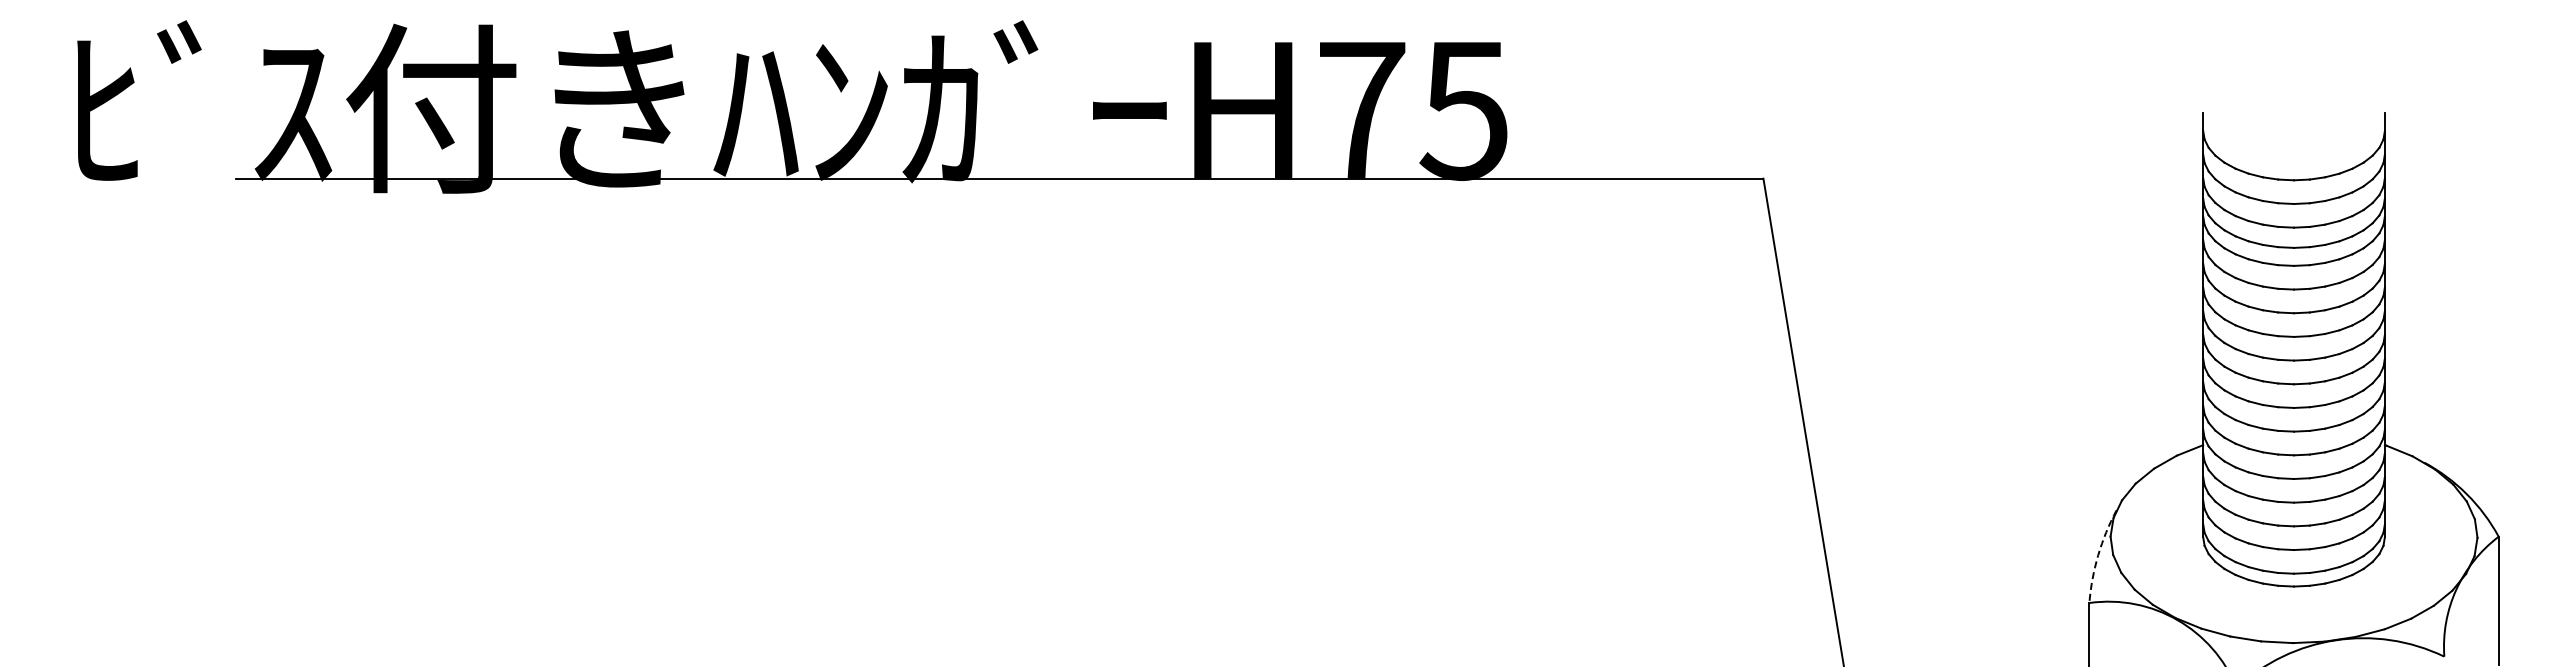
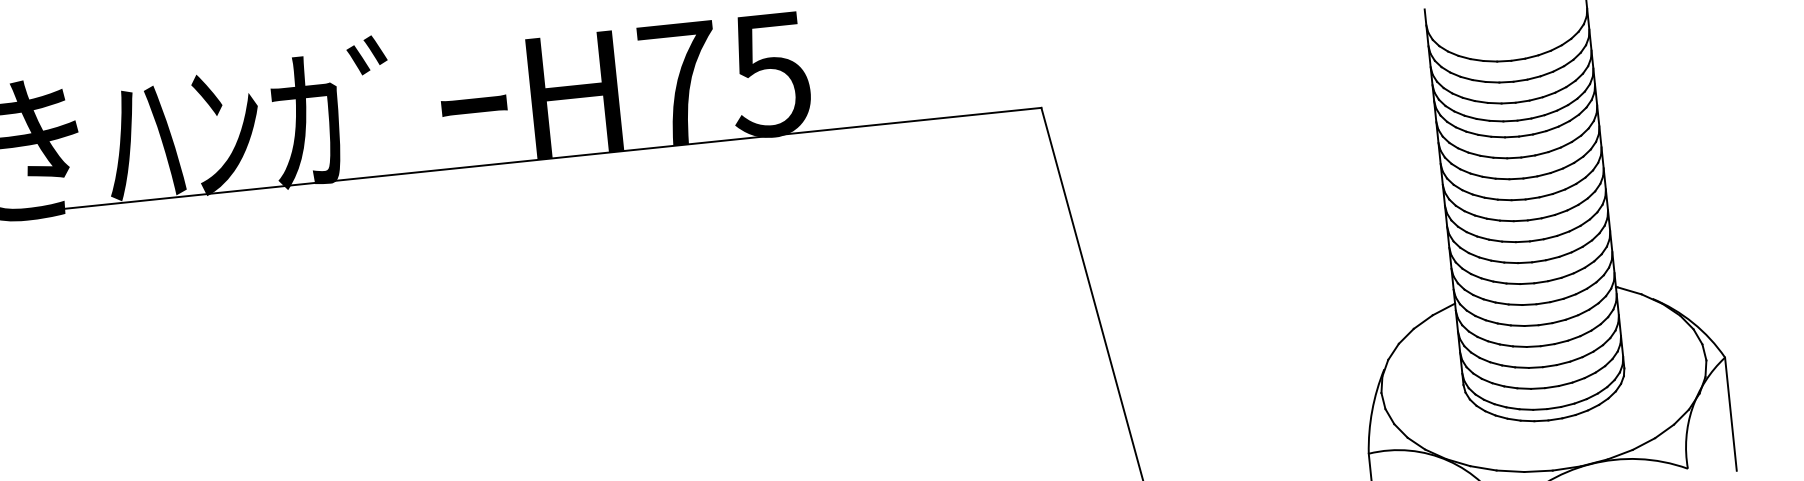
arc: (2098, 555) -> (1372, 410), dashed -> solid

